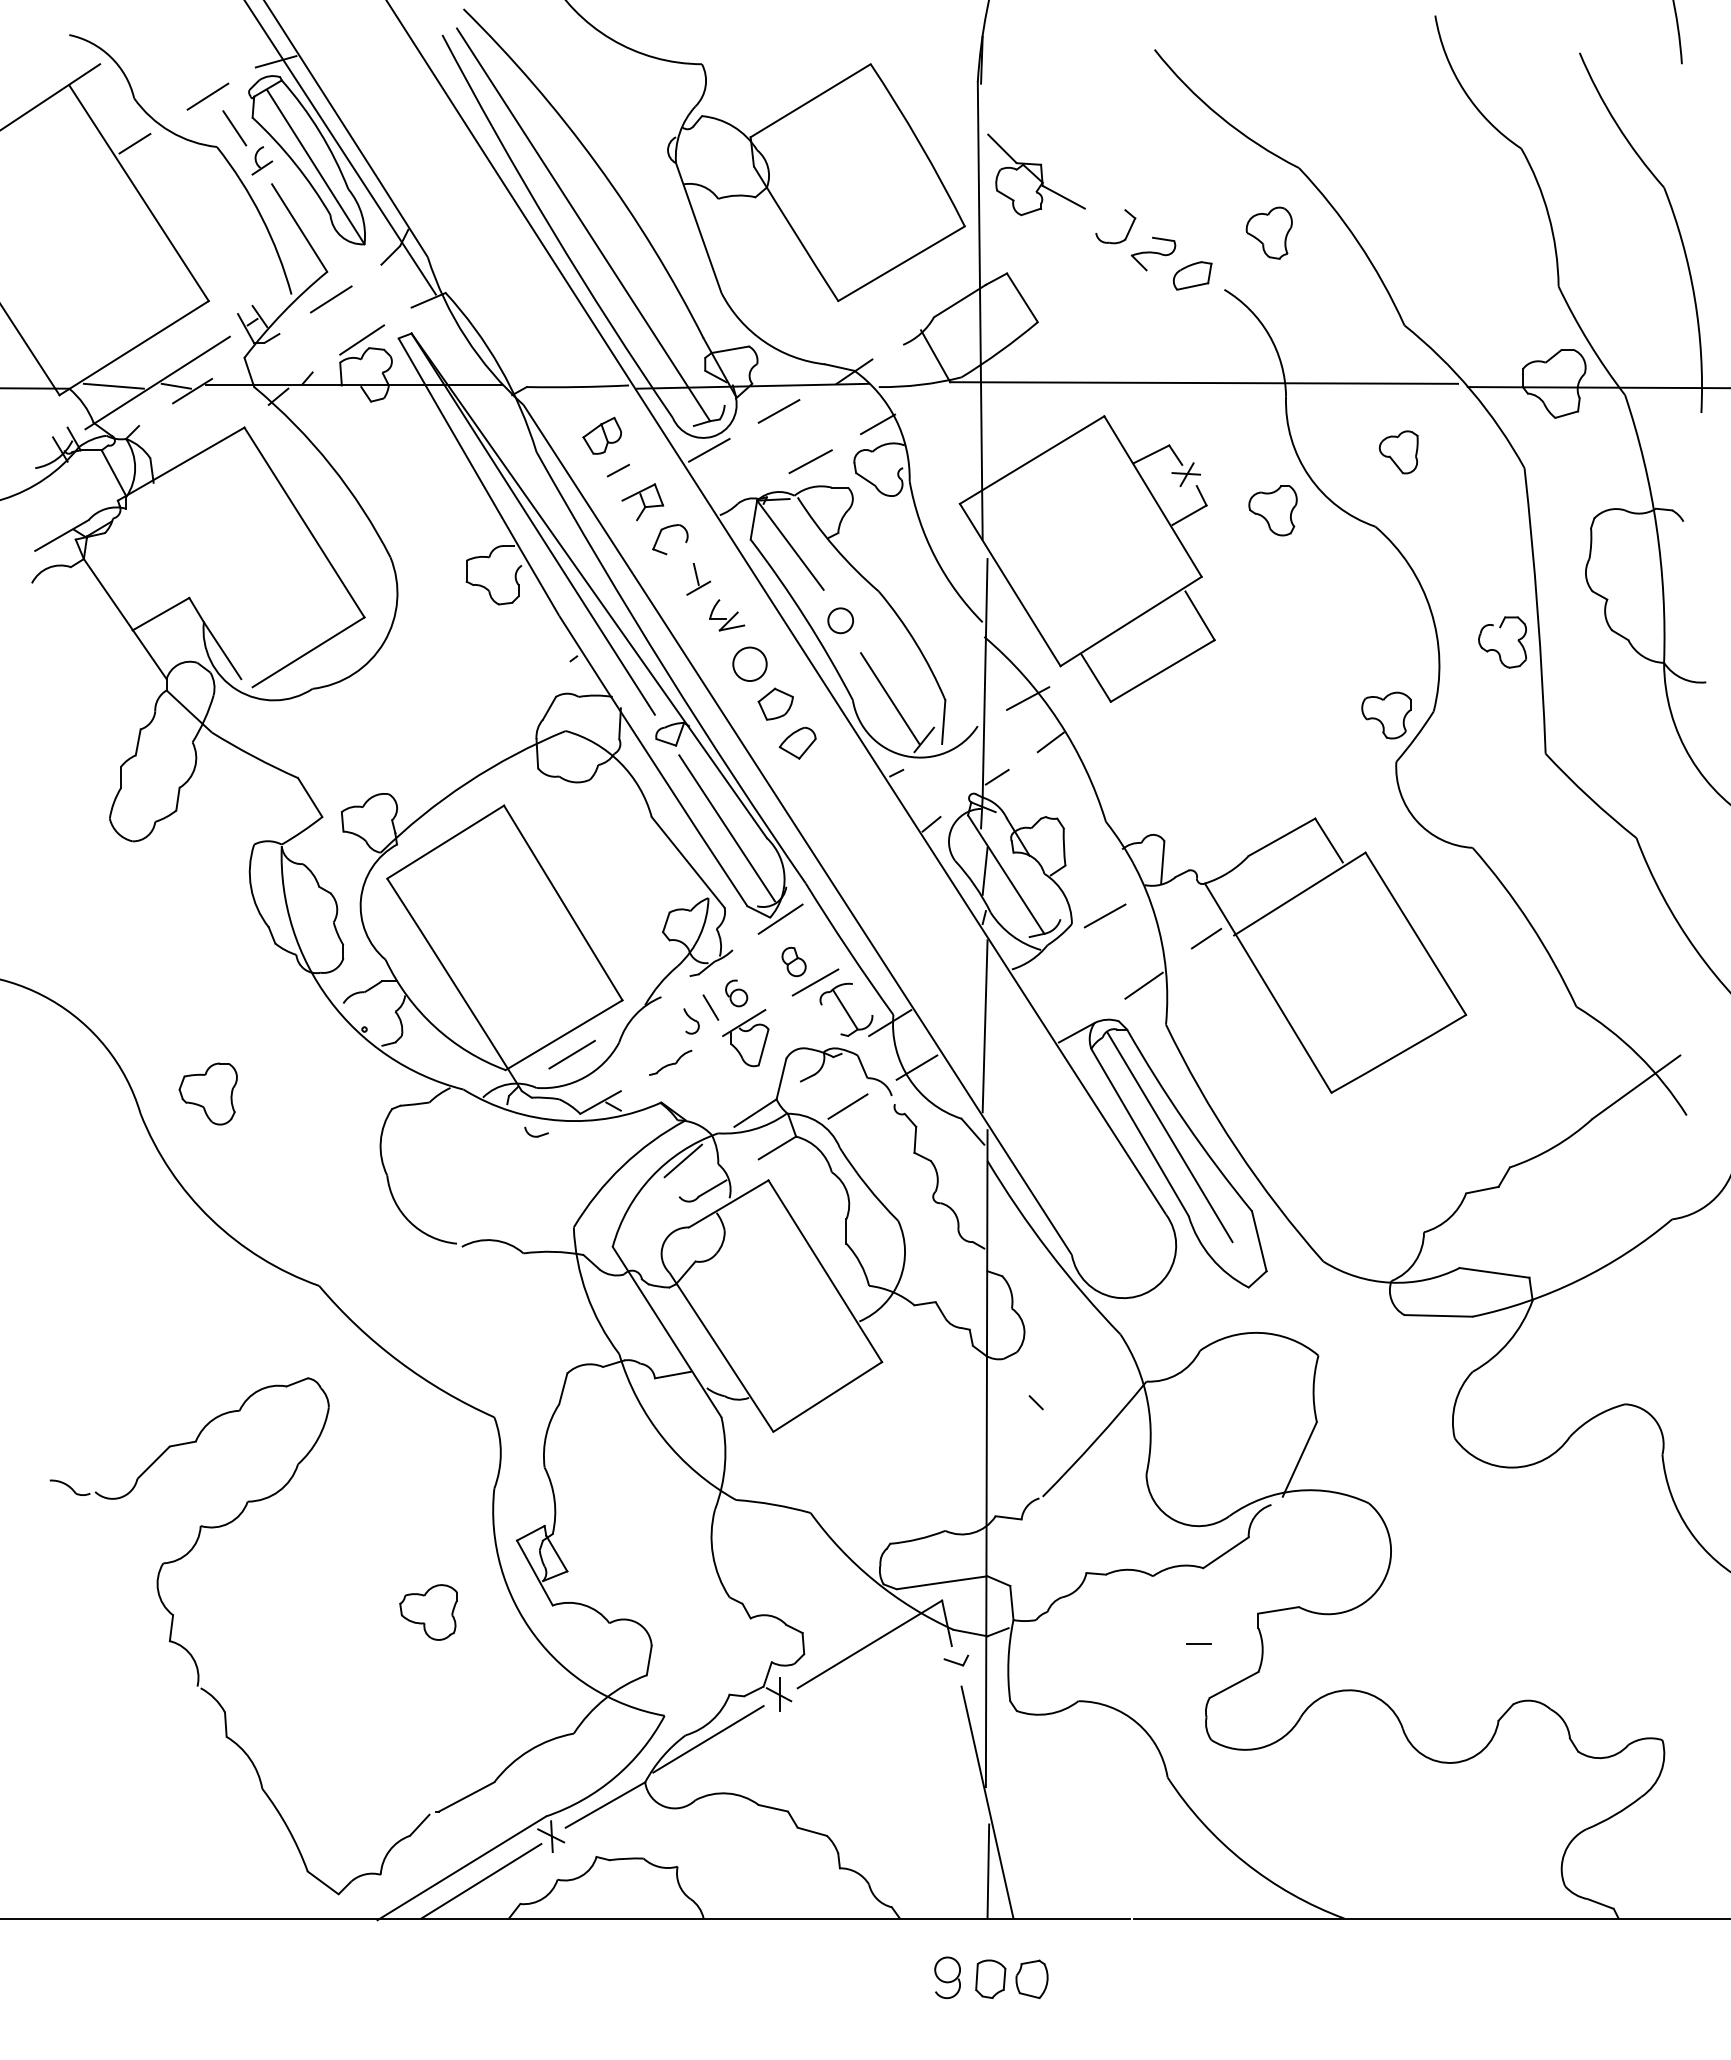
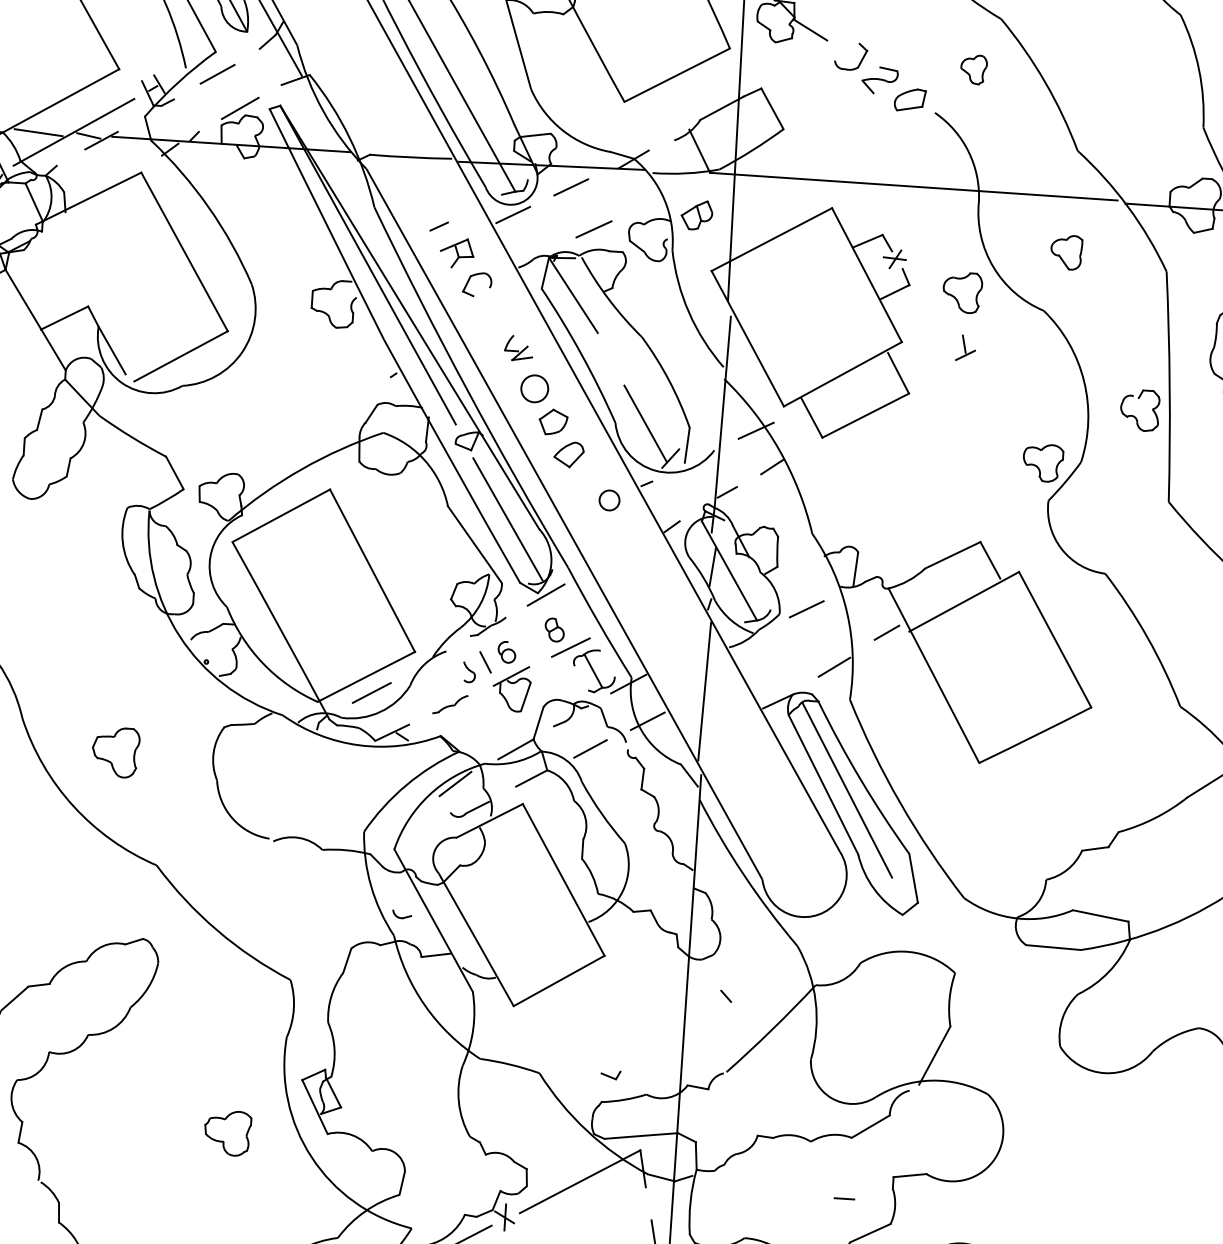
part: (1268, 232) -> (973, 69), size x0.7
line: (878, 424) -> (650, 203), removed
part: (601, 435) -> (696, 214), moved
part: (698, 579) -> (965, 348), moved
circle: (840, 620) -> (609, 500), moved
part: (207, 1093) -> (115, 751), moved
part: (536, 1131) -> (402, 913), moved
part: (956, 1660) -> (610, 1074), moved

